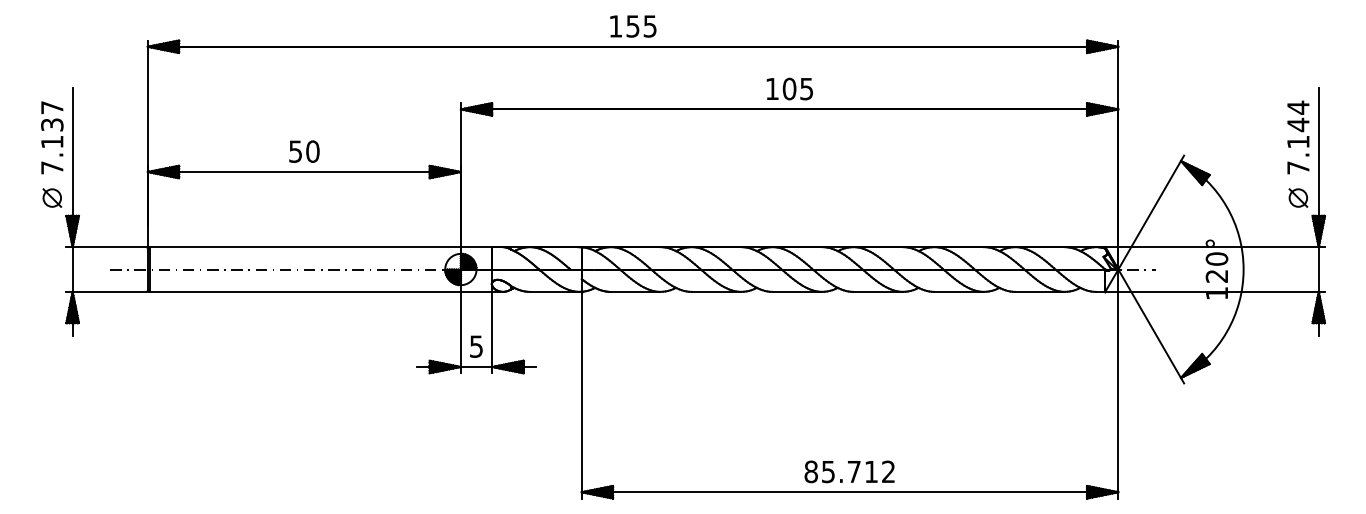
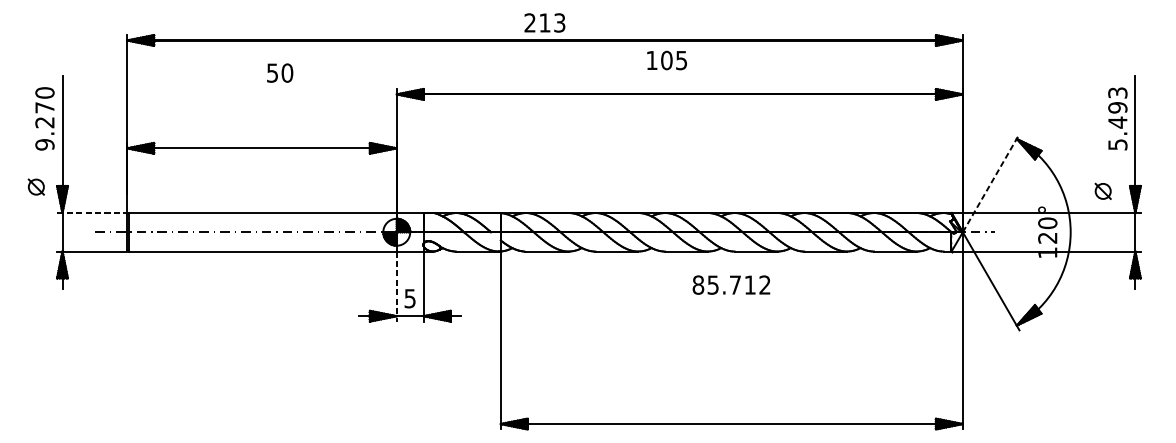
text: (632, 26) -> (544, 23), 155 -> 213
text: (789, 88) -> (666, 60), moved
text: (52, 137) -> (45, 118), 7.137 -> 9.270
text: (1298, 137) -> (1117, 118), 7.144 -> 5.493
text: (304, 151) -> (280, 72), moved
part: (52, 197) -> (36, 186), moved
part: (1298, 197) -> (1103, 190), moved
line: (1151, 212) -> (991, 183), solid -> dashed
line: (107, 247) -> (92, 213), solid -> dashed
line: (460, 332) -> (396, 286), solid -> dashed
text: (849, 471) -> (731, 284), moved

